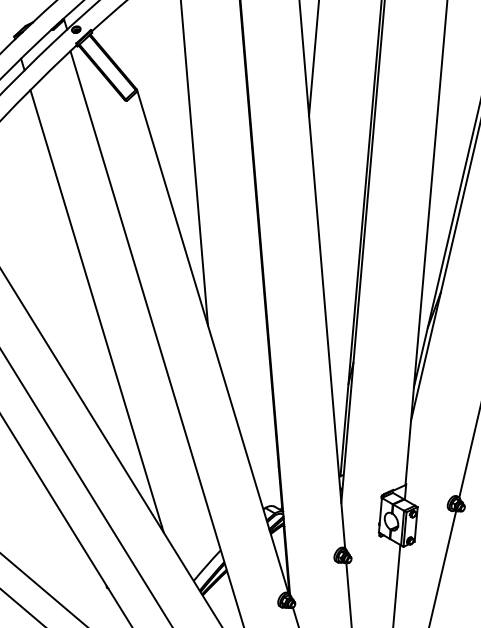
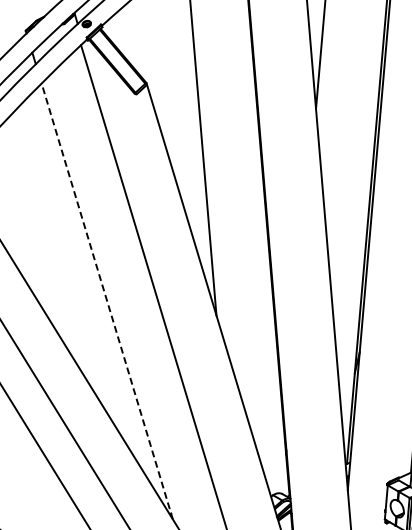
line: (96, 310) -> (106, 300), solid -> dashed

